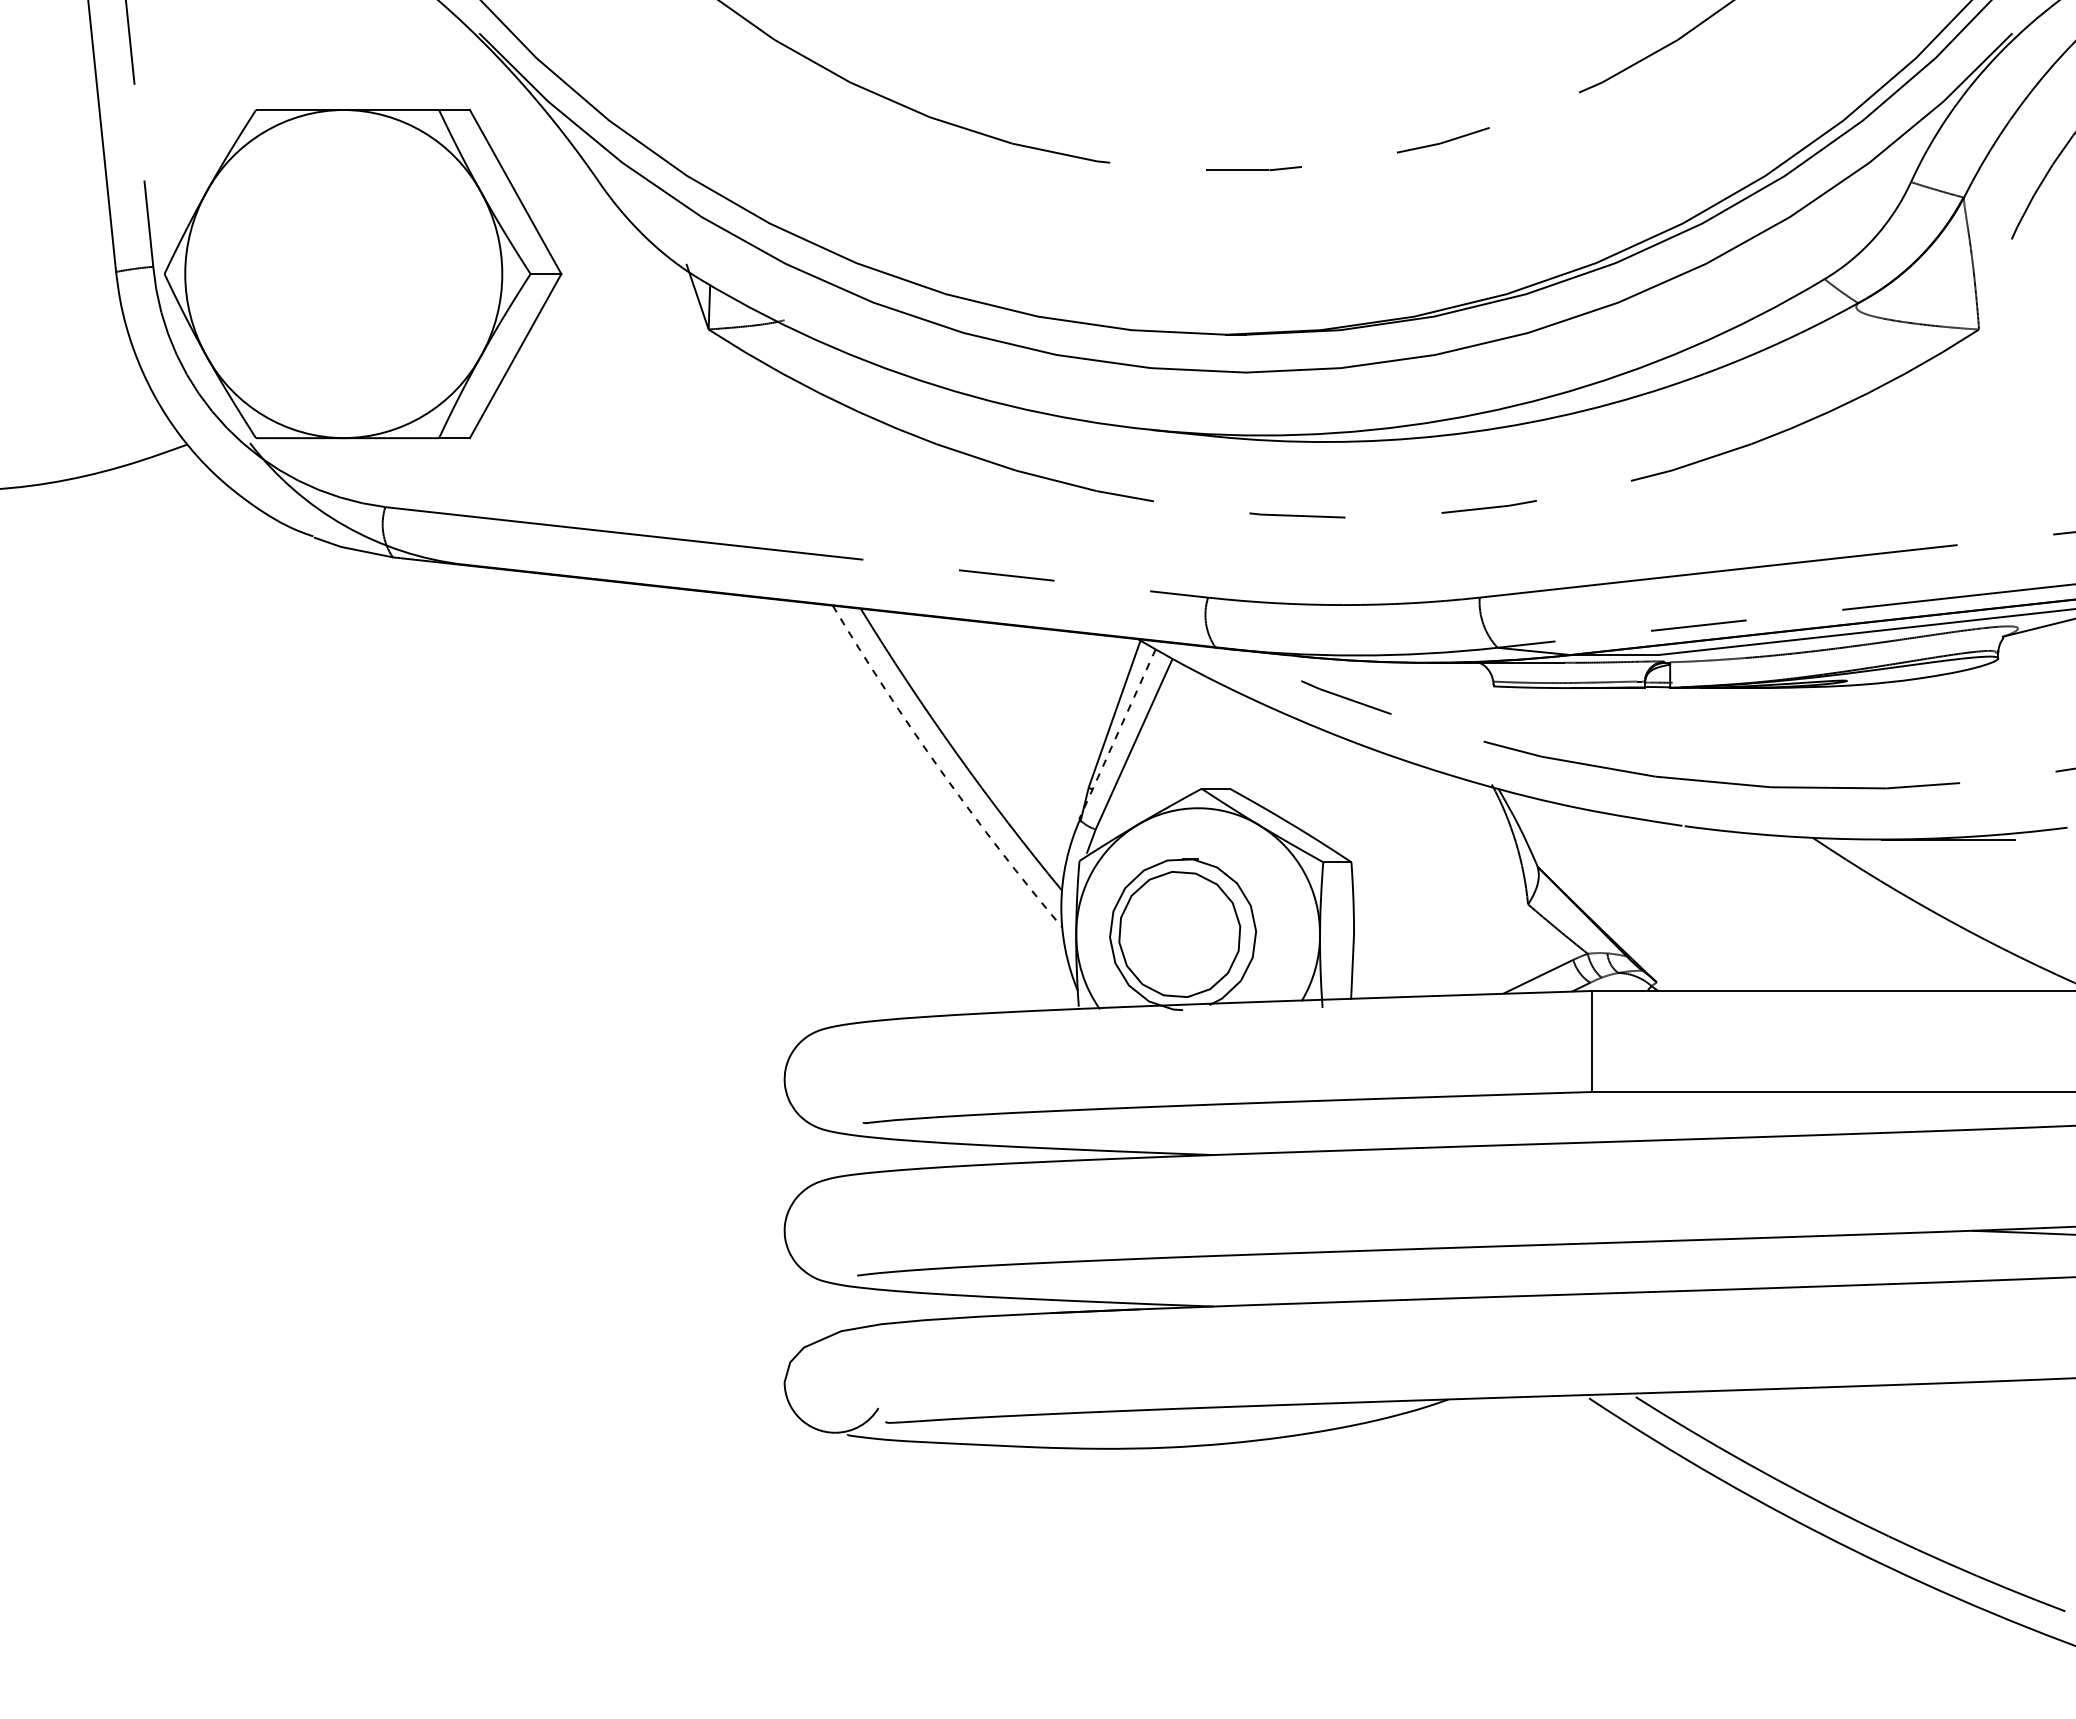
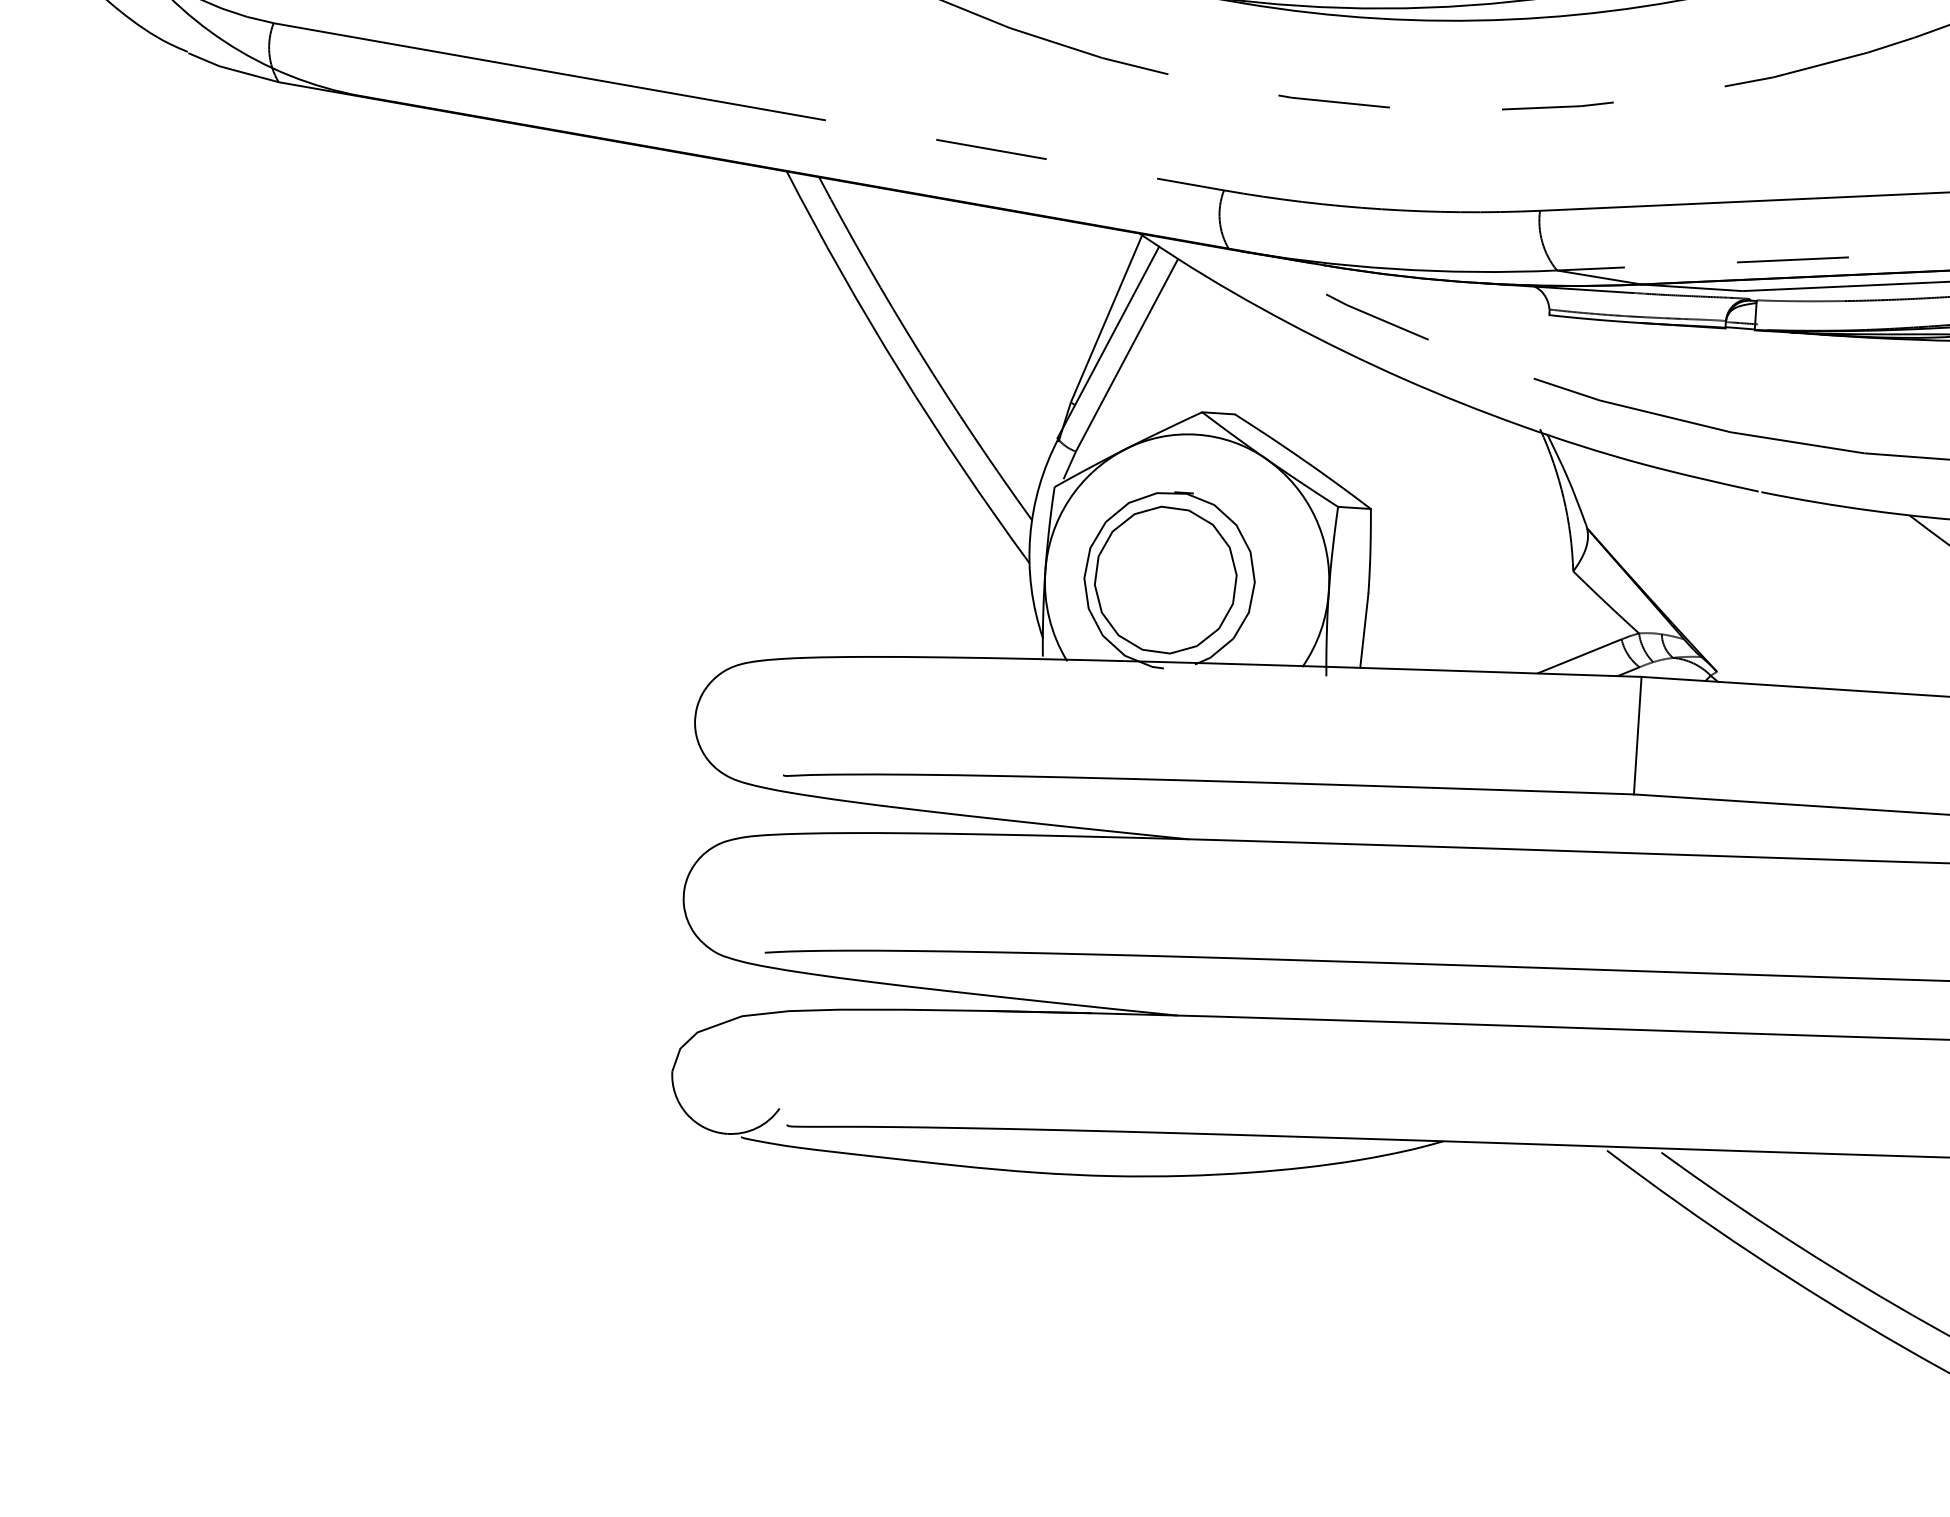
line: (1117, 734) -> (1108, 342), dashed -> solid
arc: (941, 771) -> (900, 372), dashed -> solid

